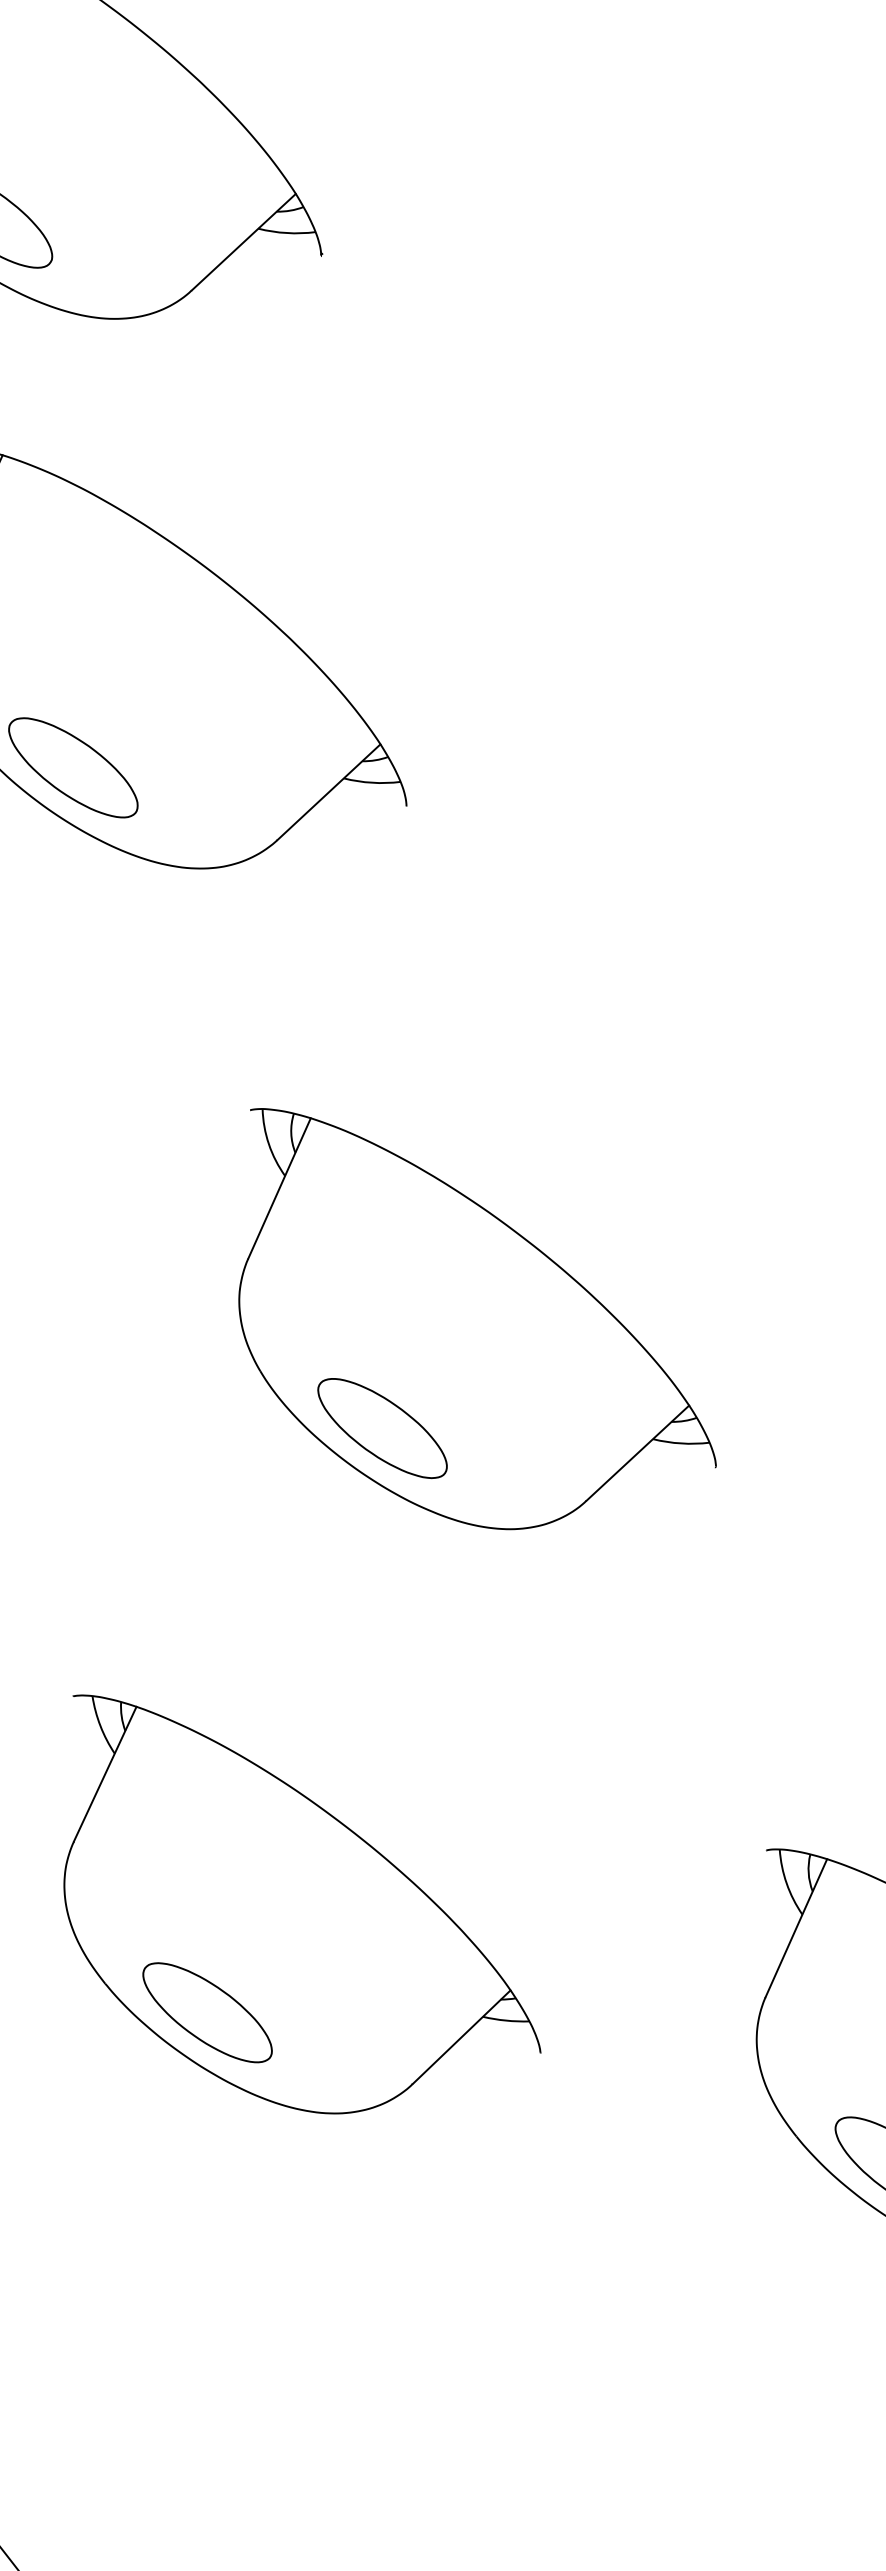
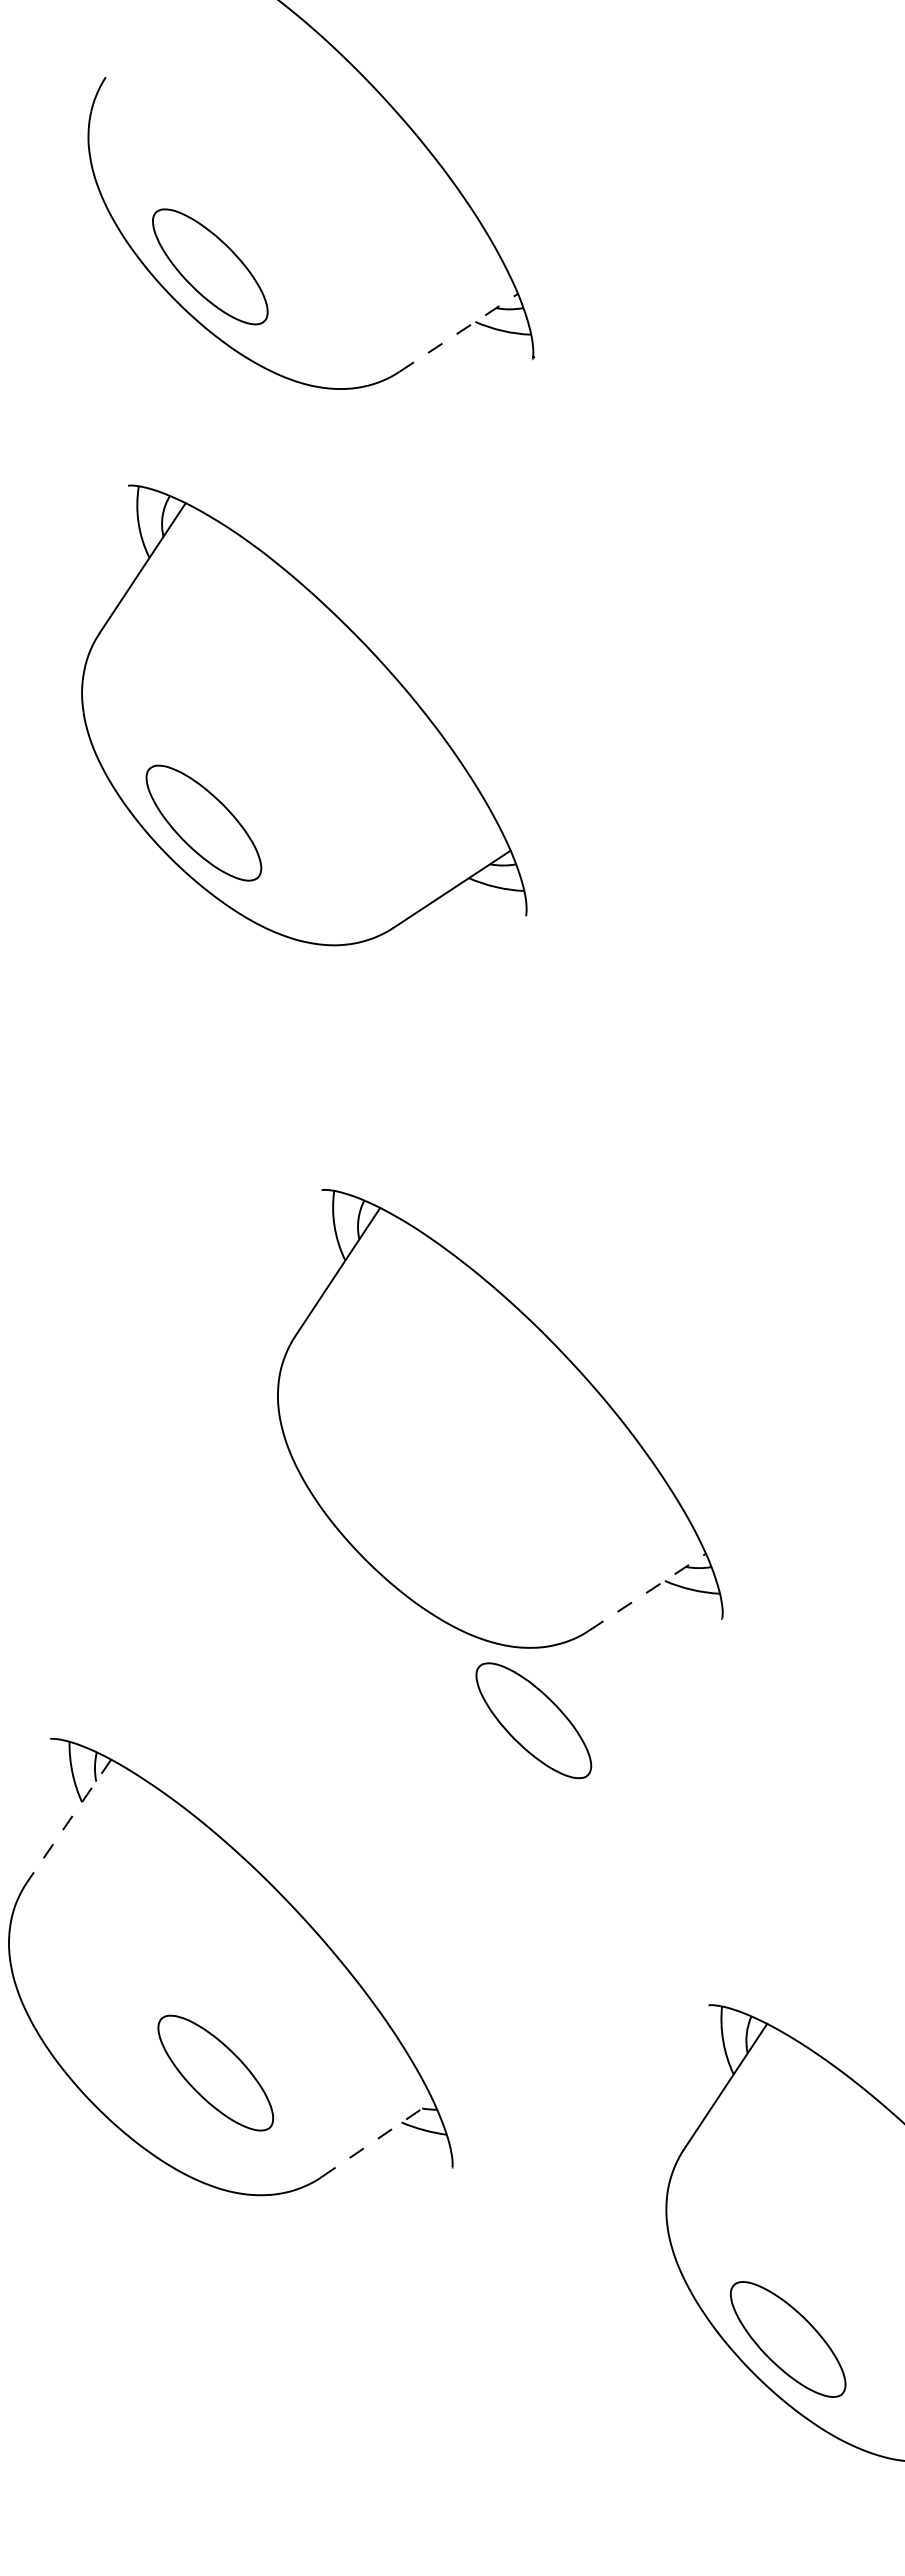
line: (243, 241) -> (458, 332), solid -> dashed
part: (382, 1428) -> (533, 1720), moved
line: (637, 1453) -> (647, 1592), solid -> dashed
line: (104, 1774) -> (68, 1821), solid -> dashed
part: (207, 2012) -> (215, 2072), moved
line: (461, 2037) -> (377, 2139), solid -> dashed

